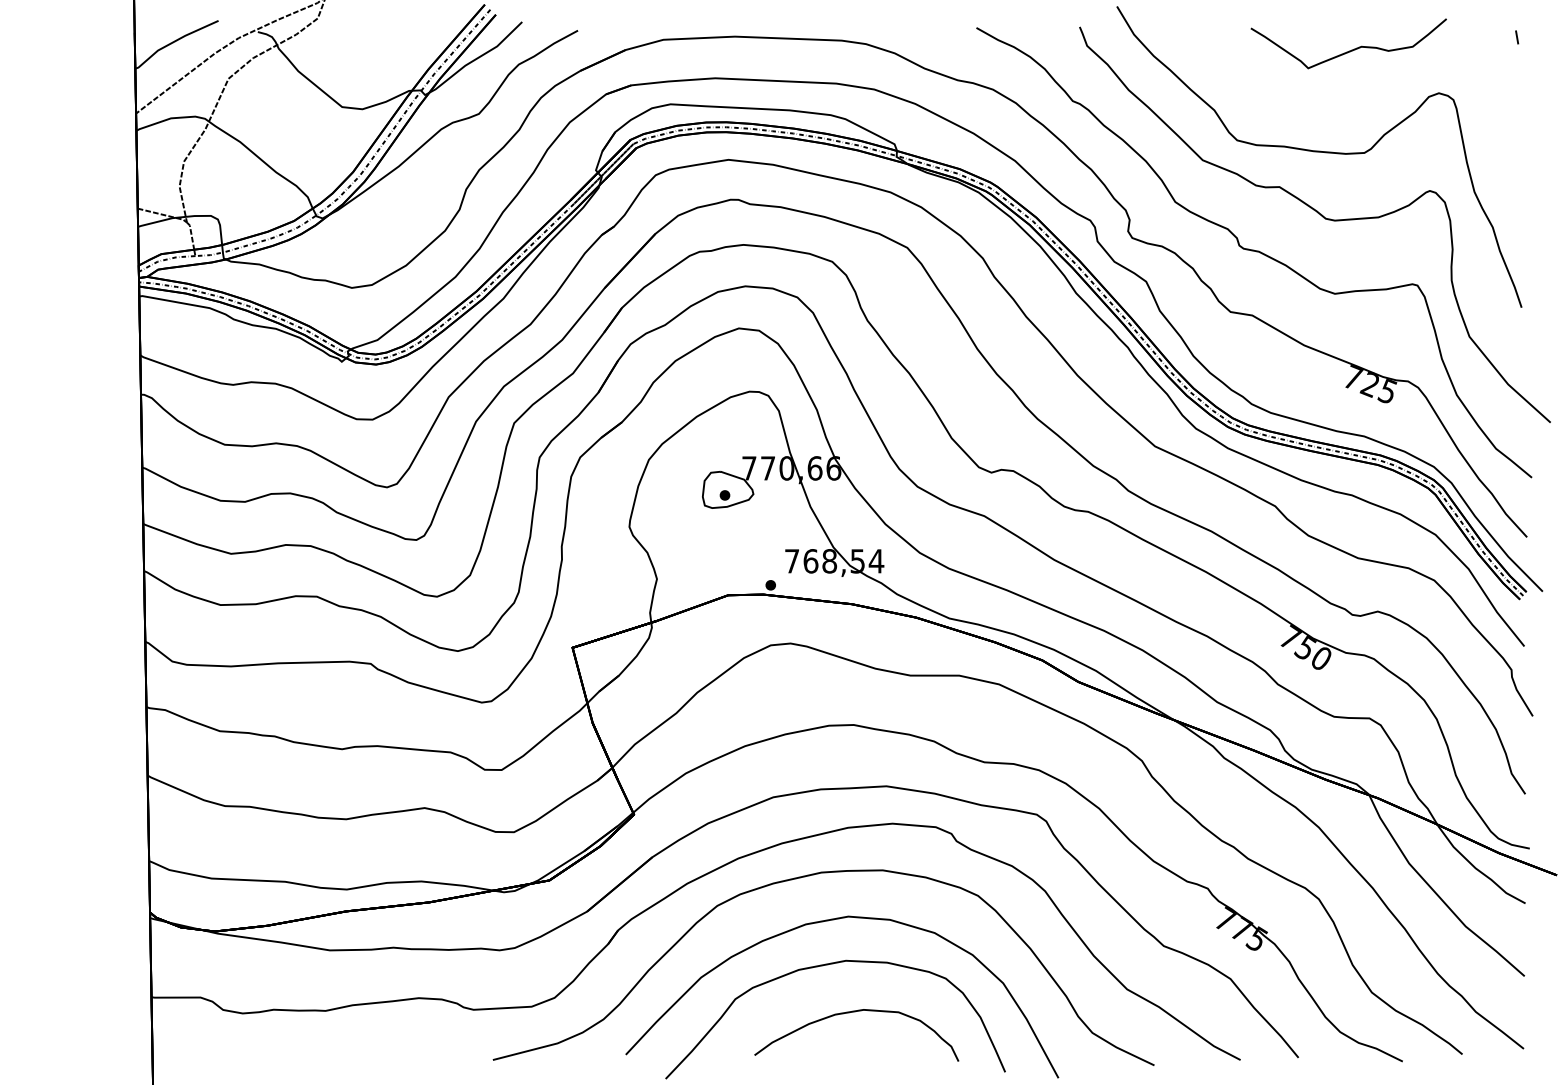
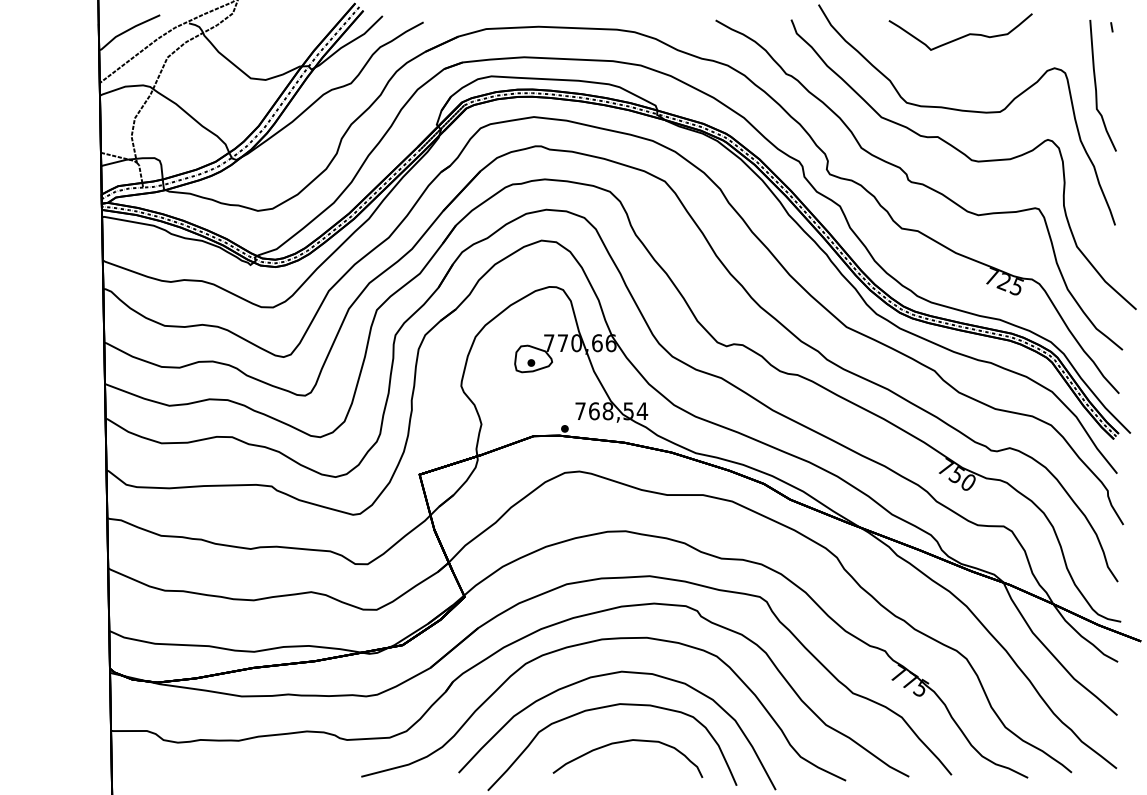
curve: (1351, 49) -> (962, 36), moved
curve: (1496, 120) -> (1096, 88), added

